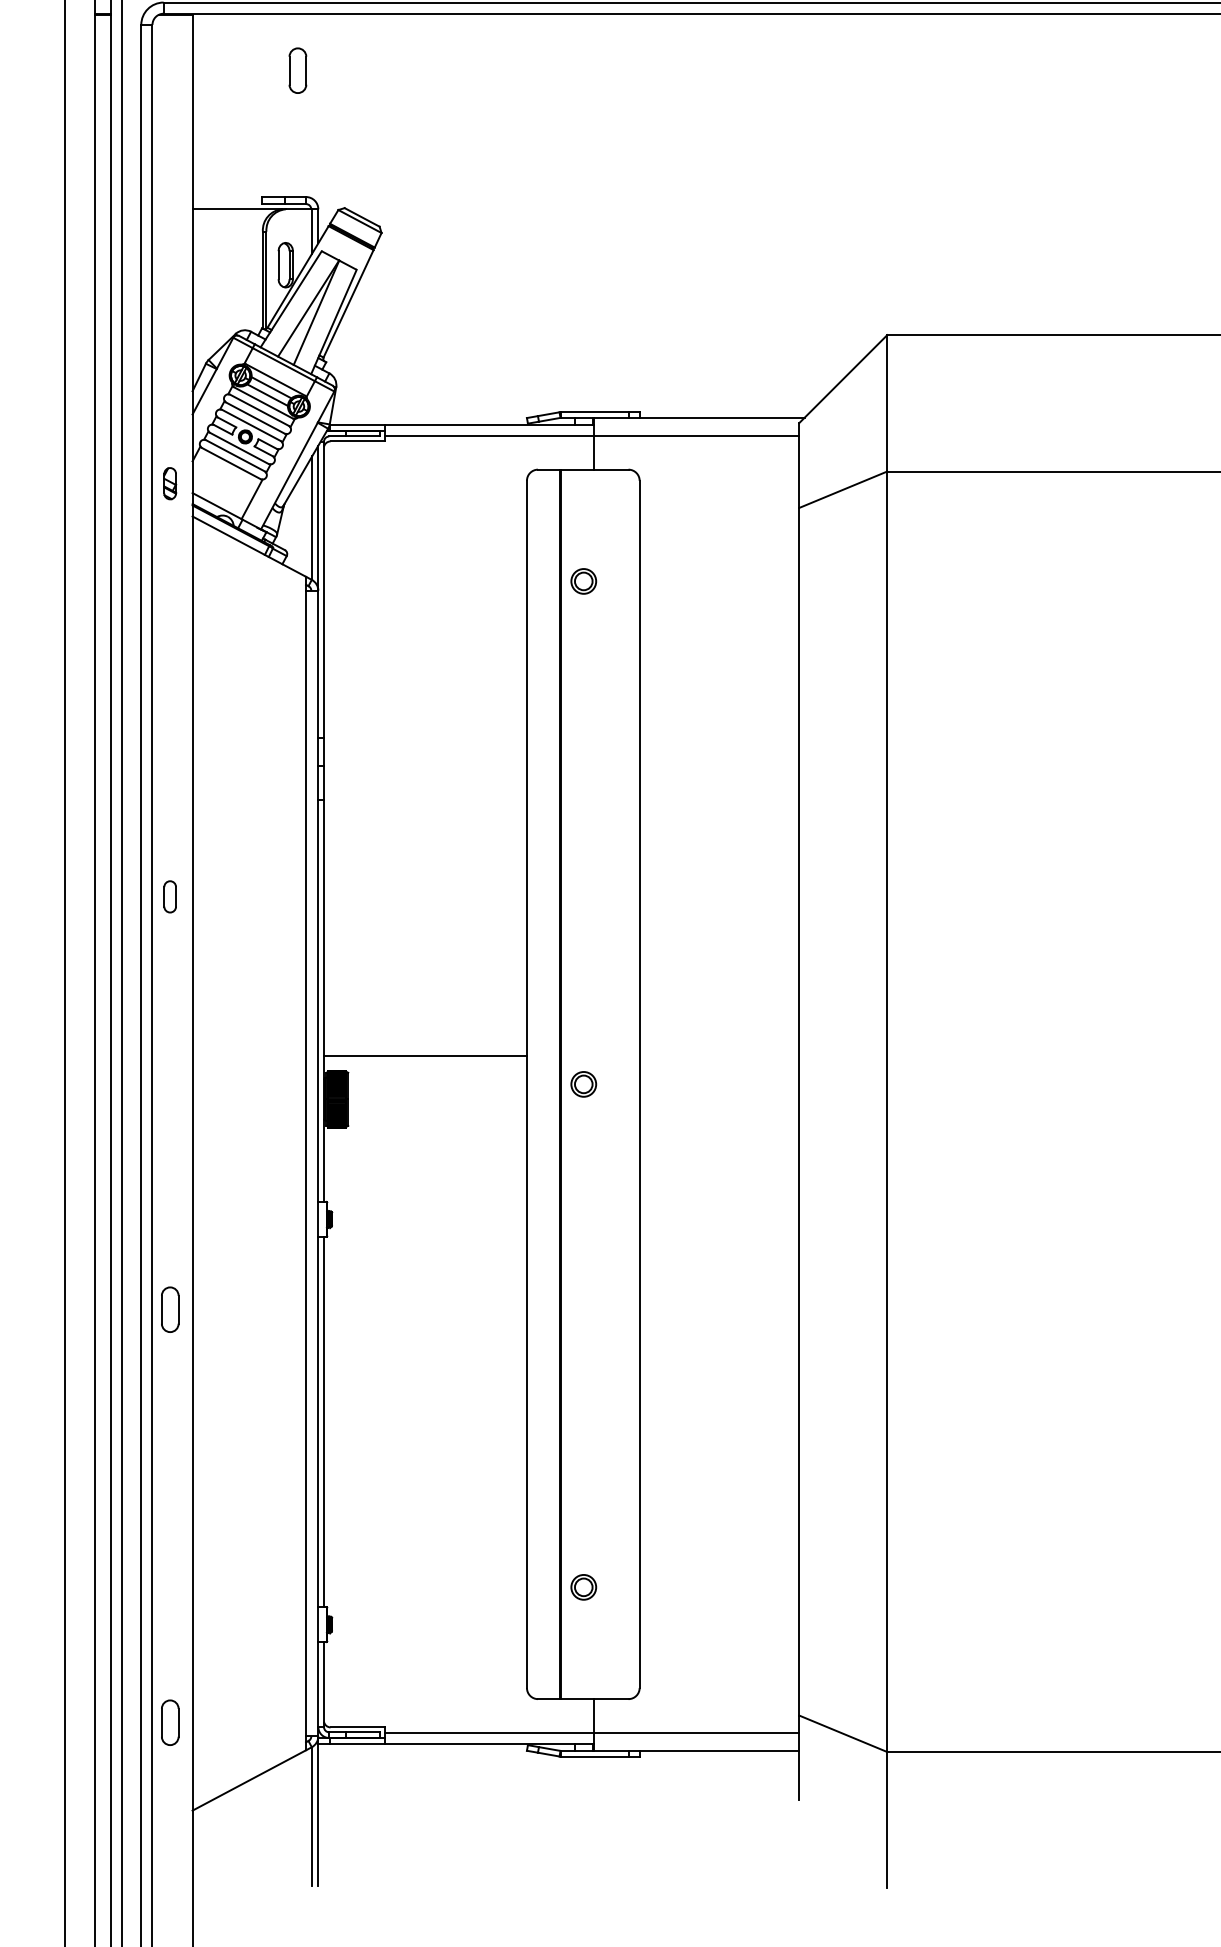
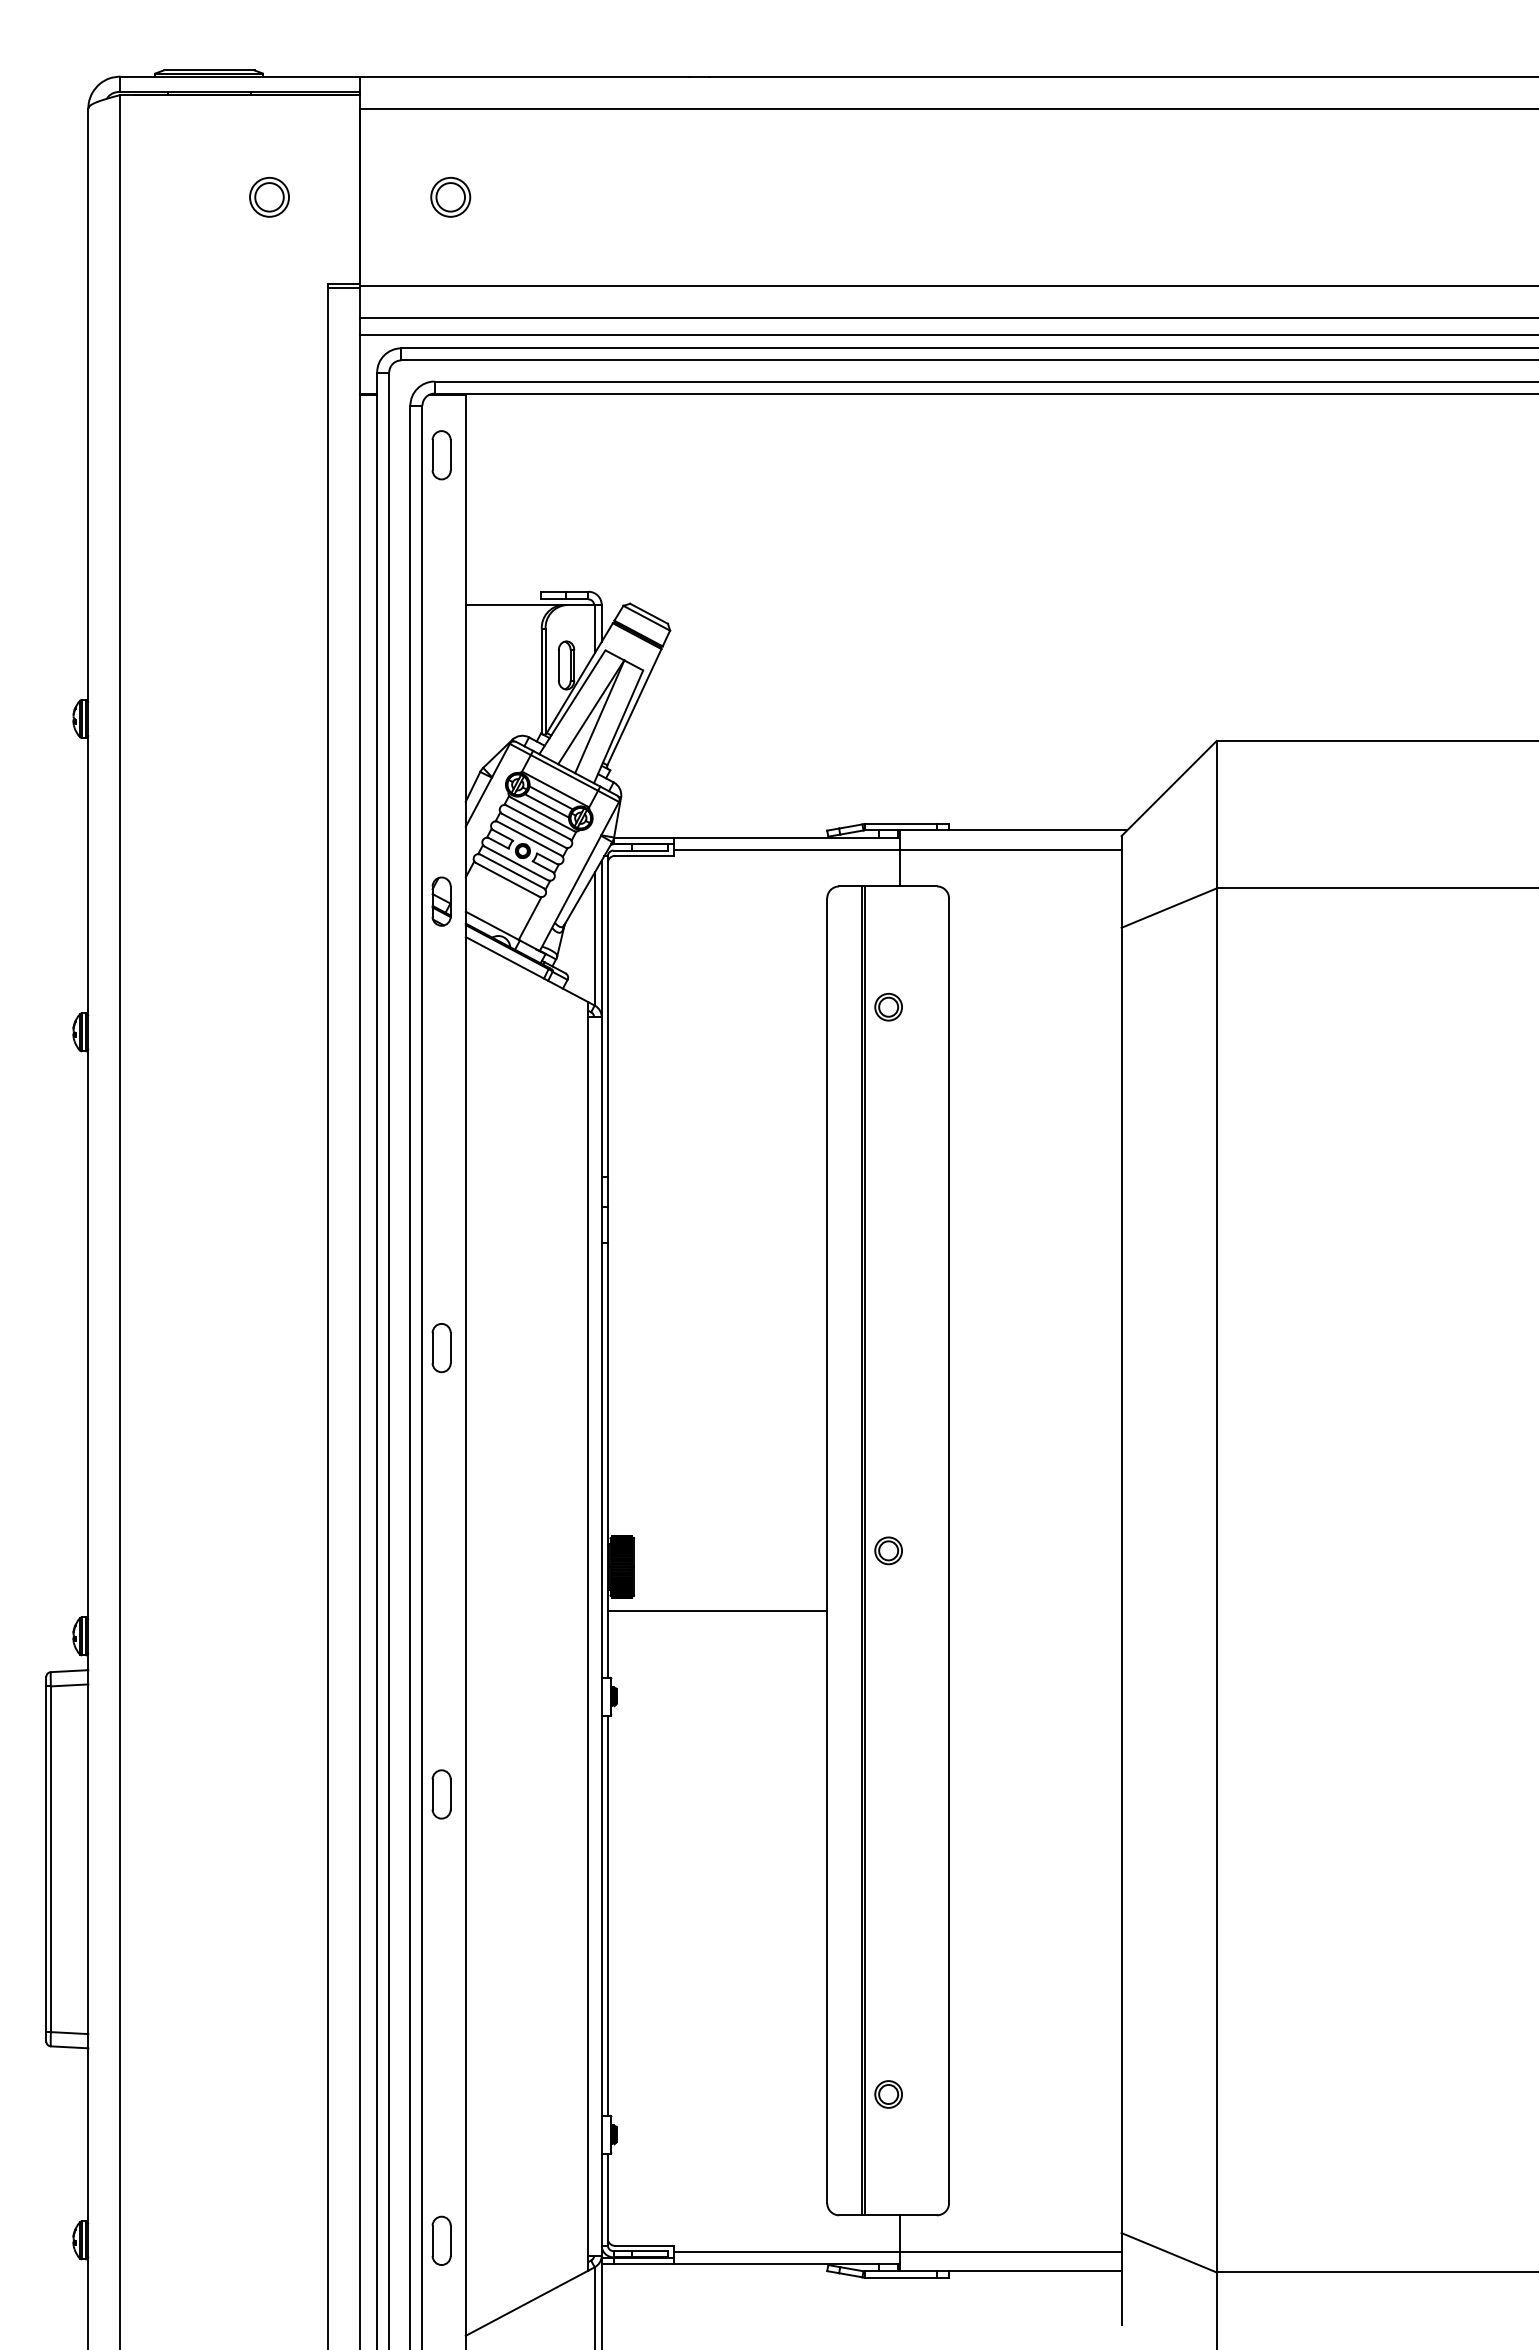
part: (297, 70) -> (441, 455), moved
part: (170, 483) -> (441, 901), size x1.43
part: (170, 897) -> (441, 1348), size x1.43
line: (425, 1056) -> (717, 1611), moved

